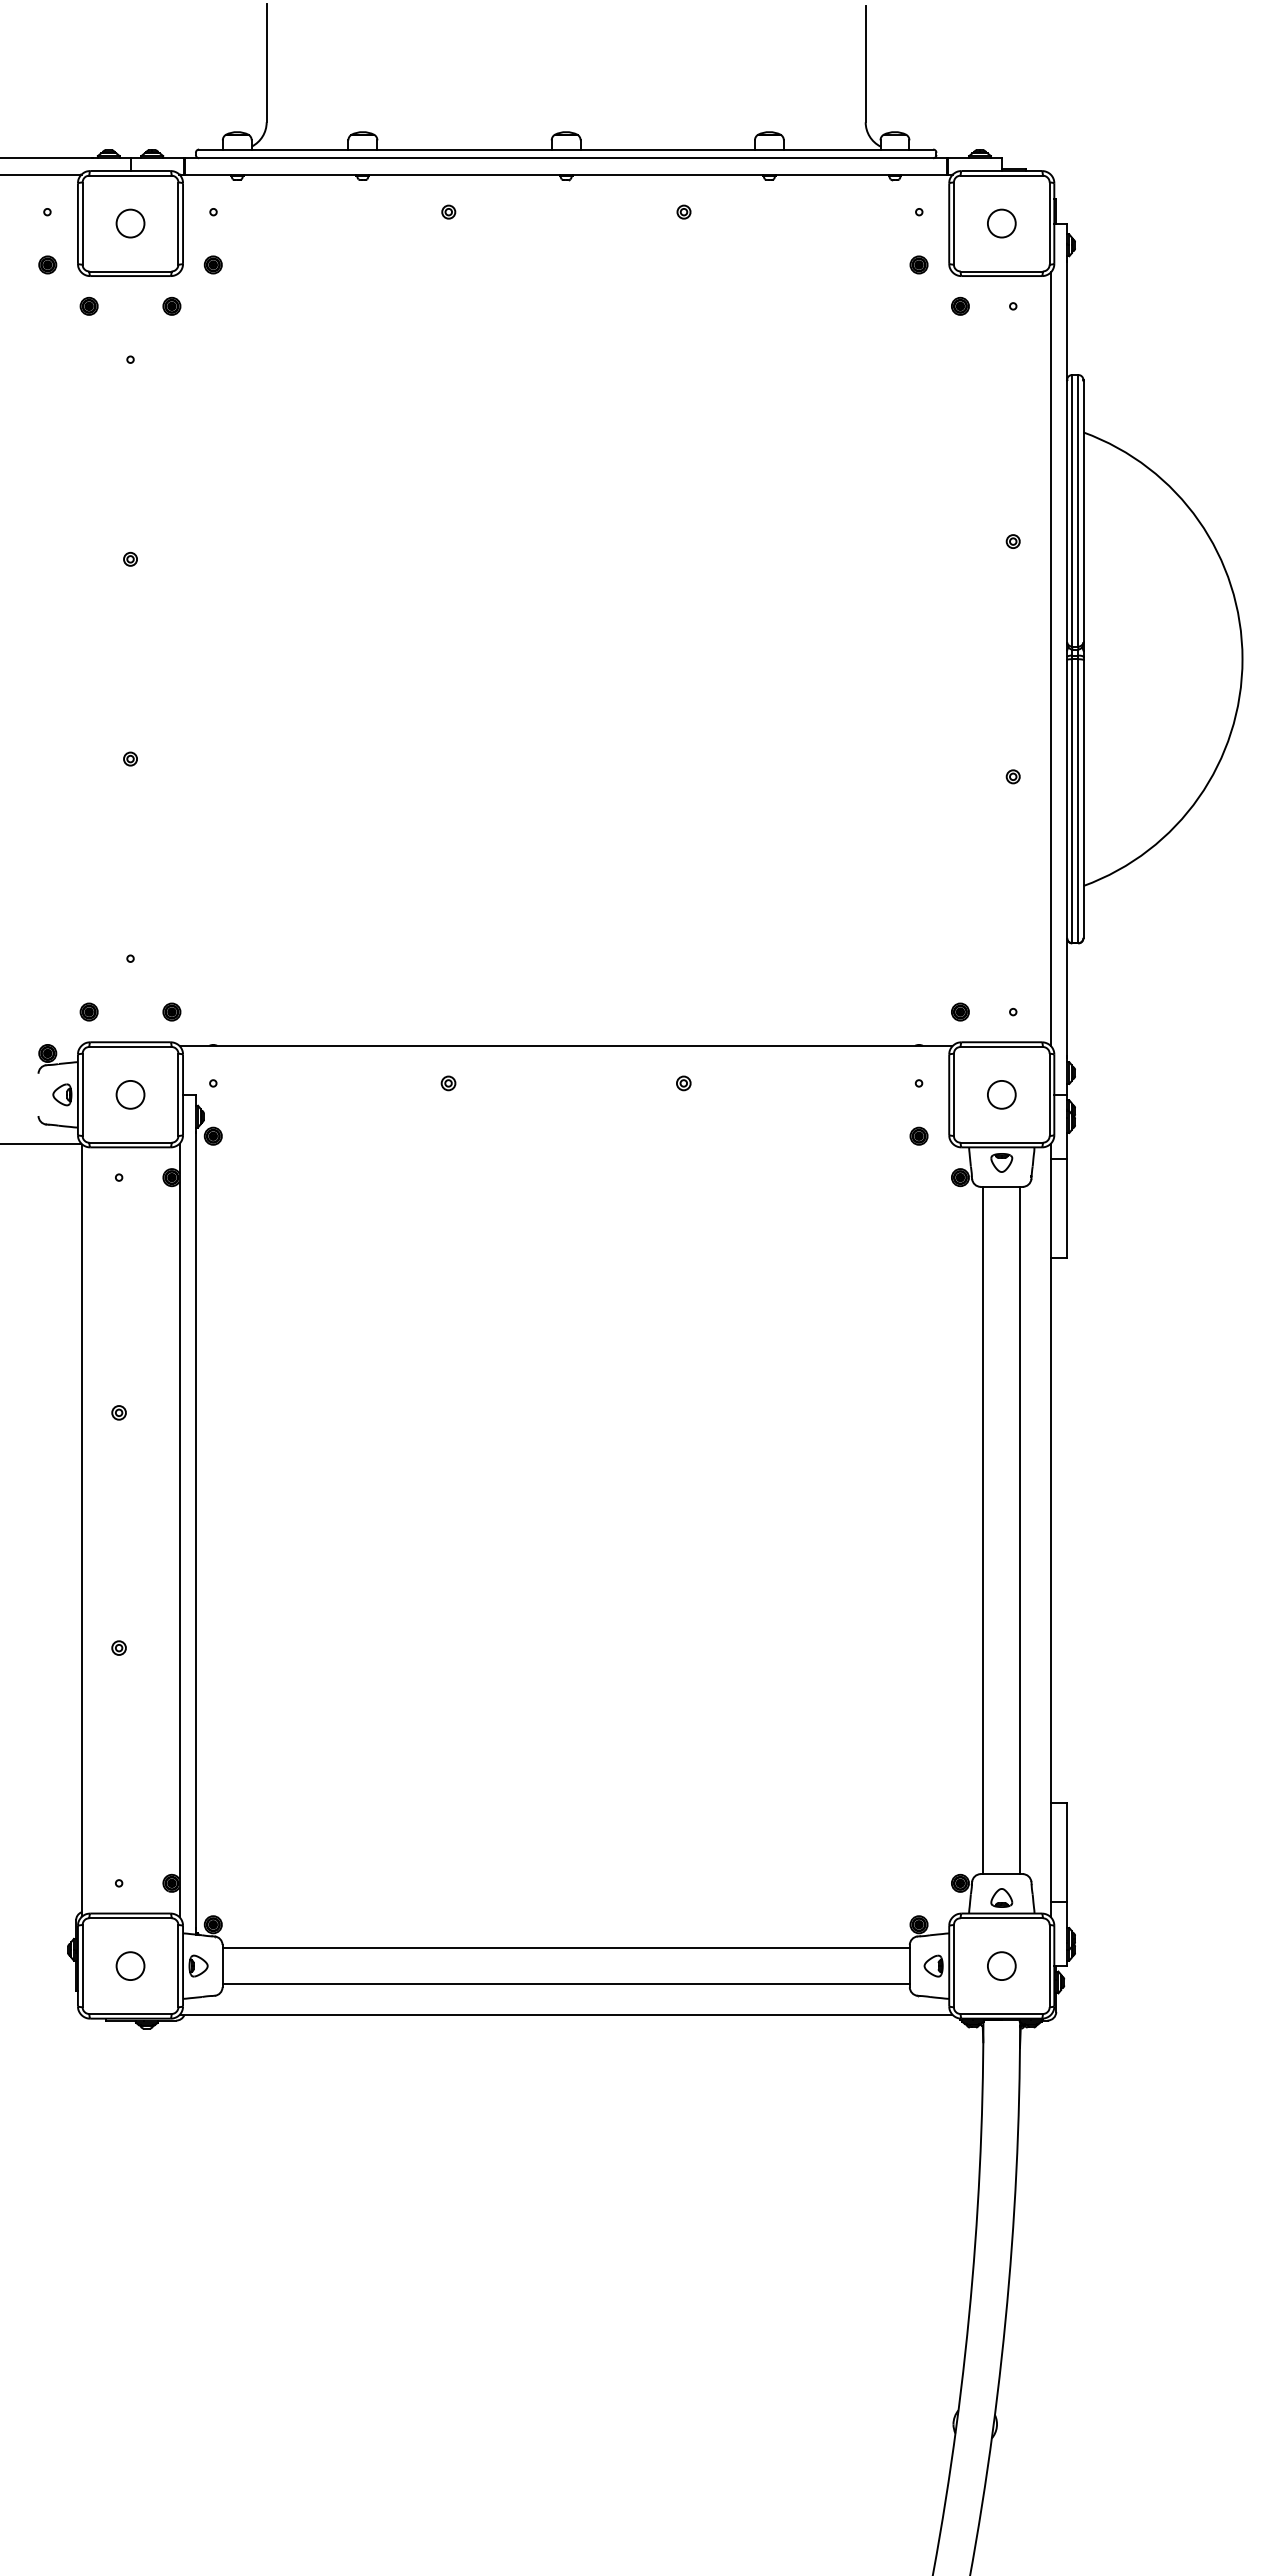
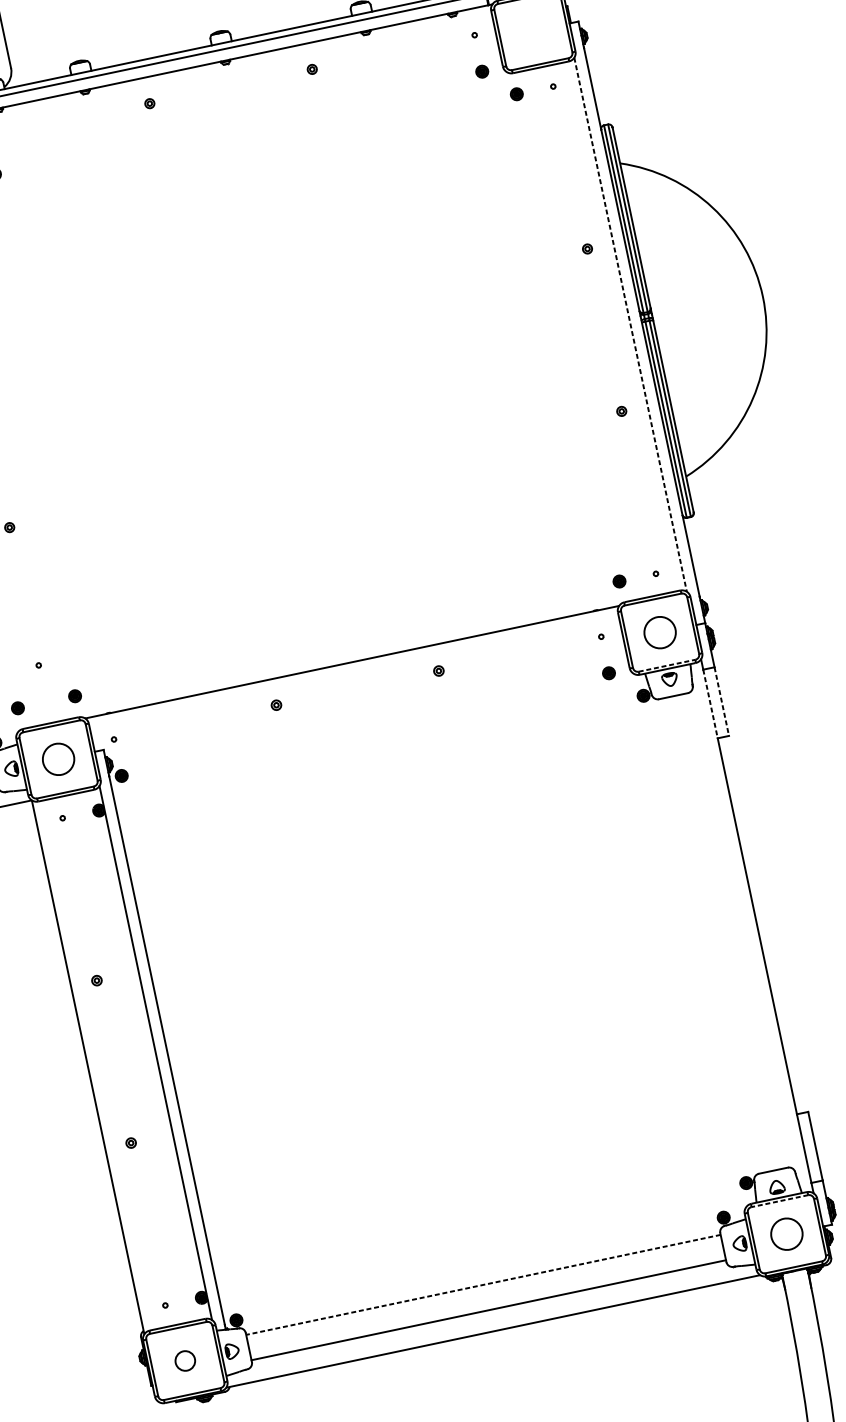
circle: (1001, 223) -> (533, 31), removed
line: (1050, 659) -> (630, 324), solid -> dashed
circle: (130, 1094) -> (58, 759), size x1.6
circle: (1001, 1094) -> (659, 632), size x1.6
line: (1002, 1142) -> (667, 665), solid -> dashed
line: (1050, 1208) -> (710, 704), solid -> dashed
line: (1067, 1208) -> (722, 701), solid -> dashed
line: (983, 1530) -> (710, 936), removed
line: (1020, 1530) -> (736, 930), removed
line: (1001, 1918) -> (779, 1201), solid -> dashed
line: (566, 1947) -> (483, 1284), solid -> dashed
circle: (1001, 1966) -> (786, 1234), size x1.6

